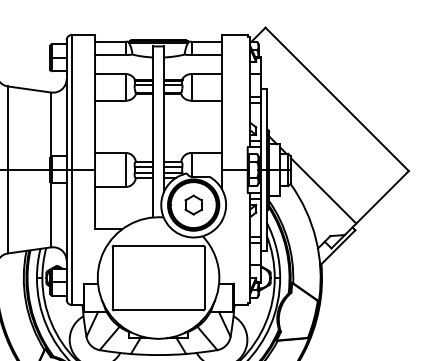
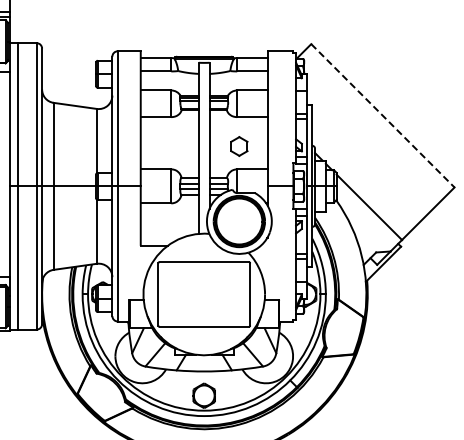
line: (337, 100) -> (383, 116), solid -> dashed
part: (193, 205) -> (239, 146), moved

